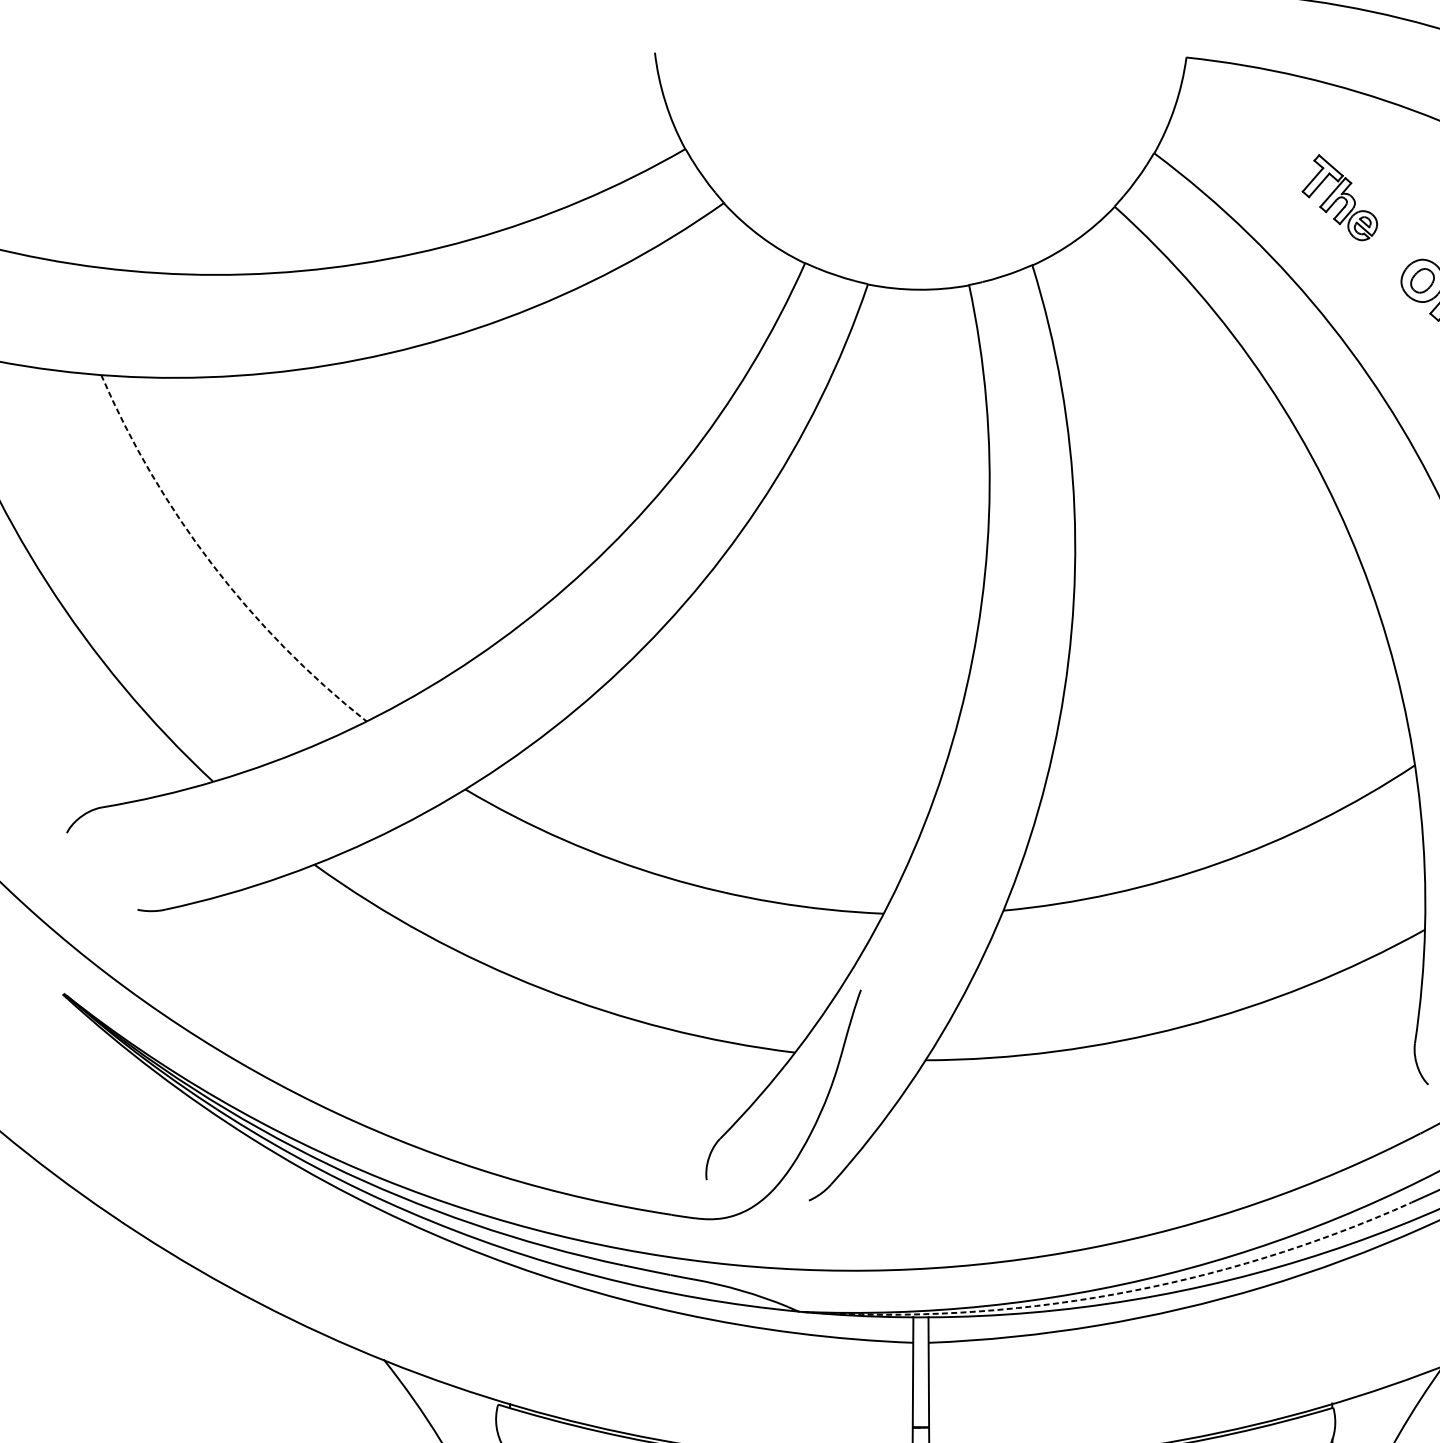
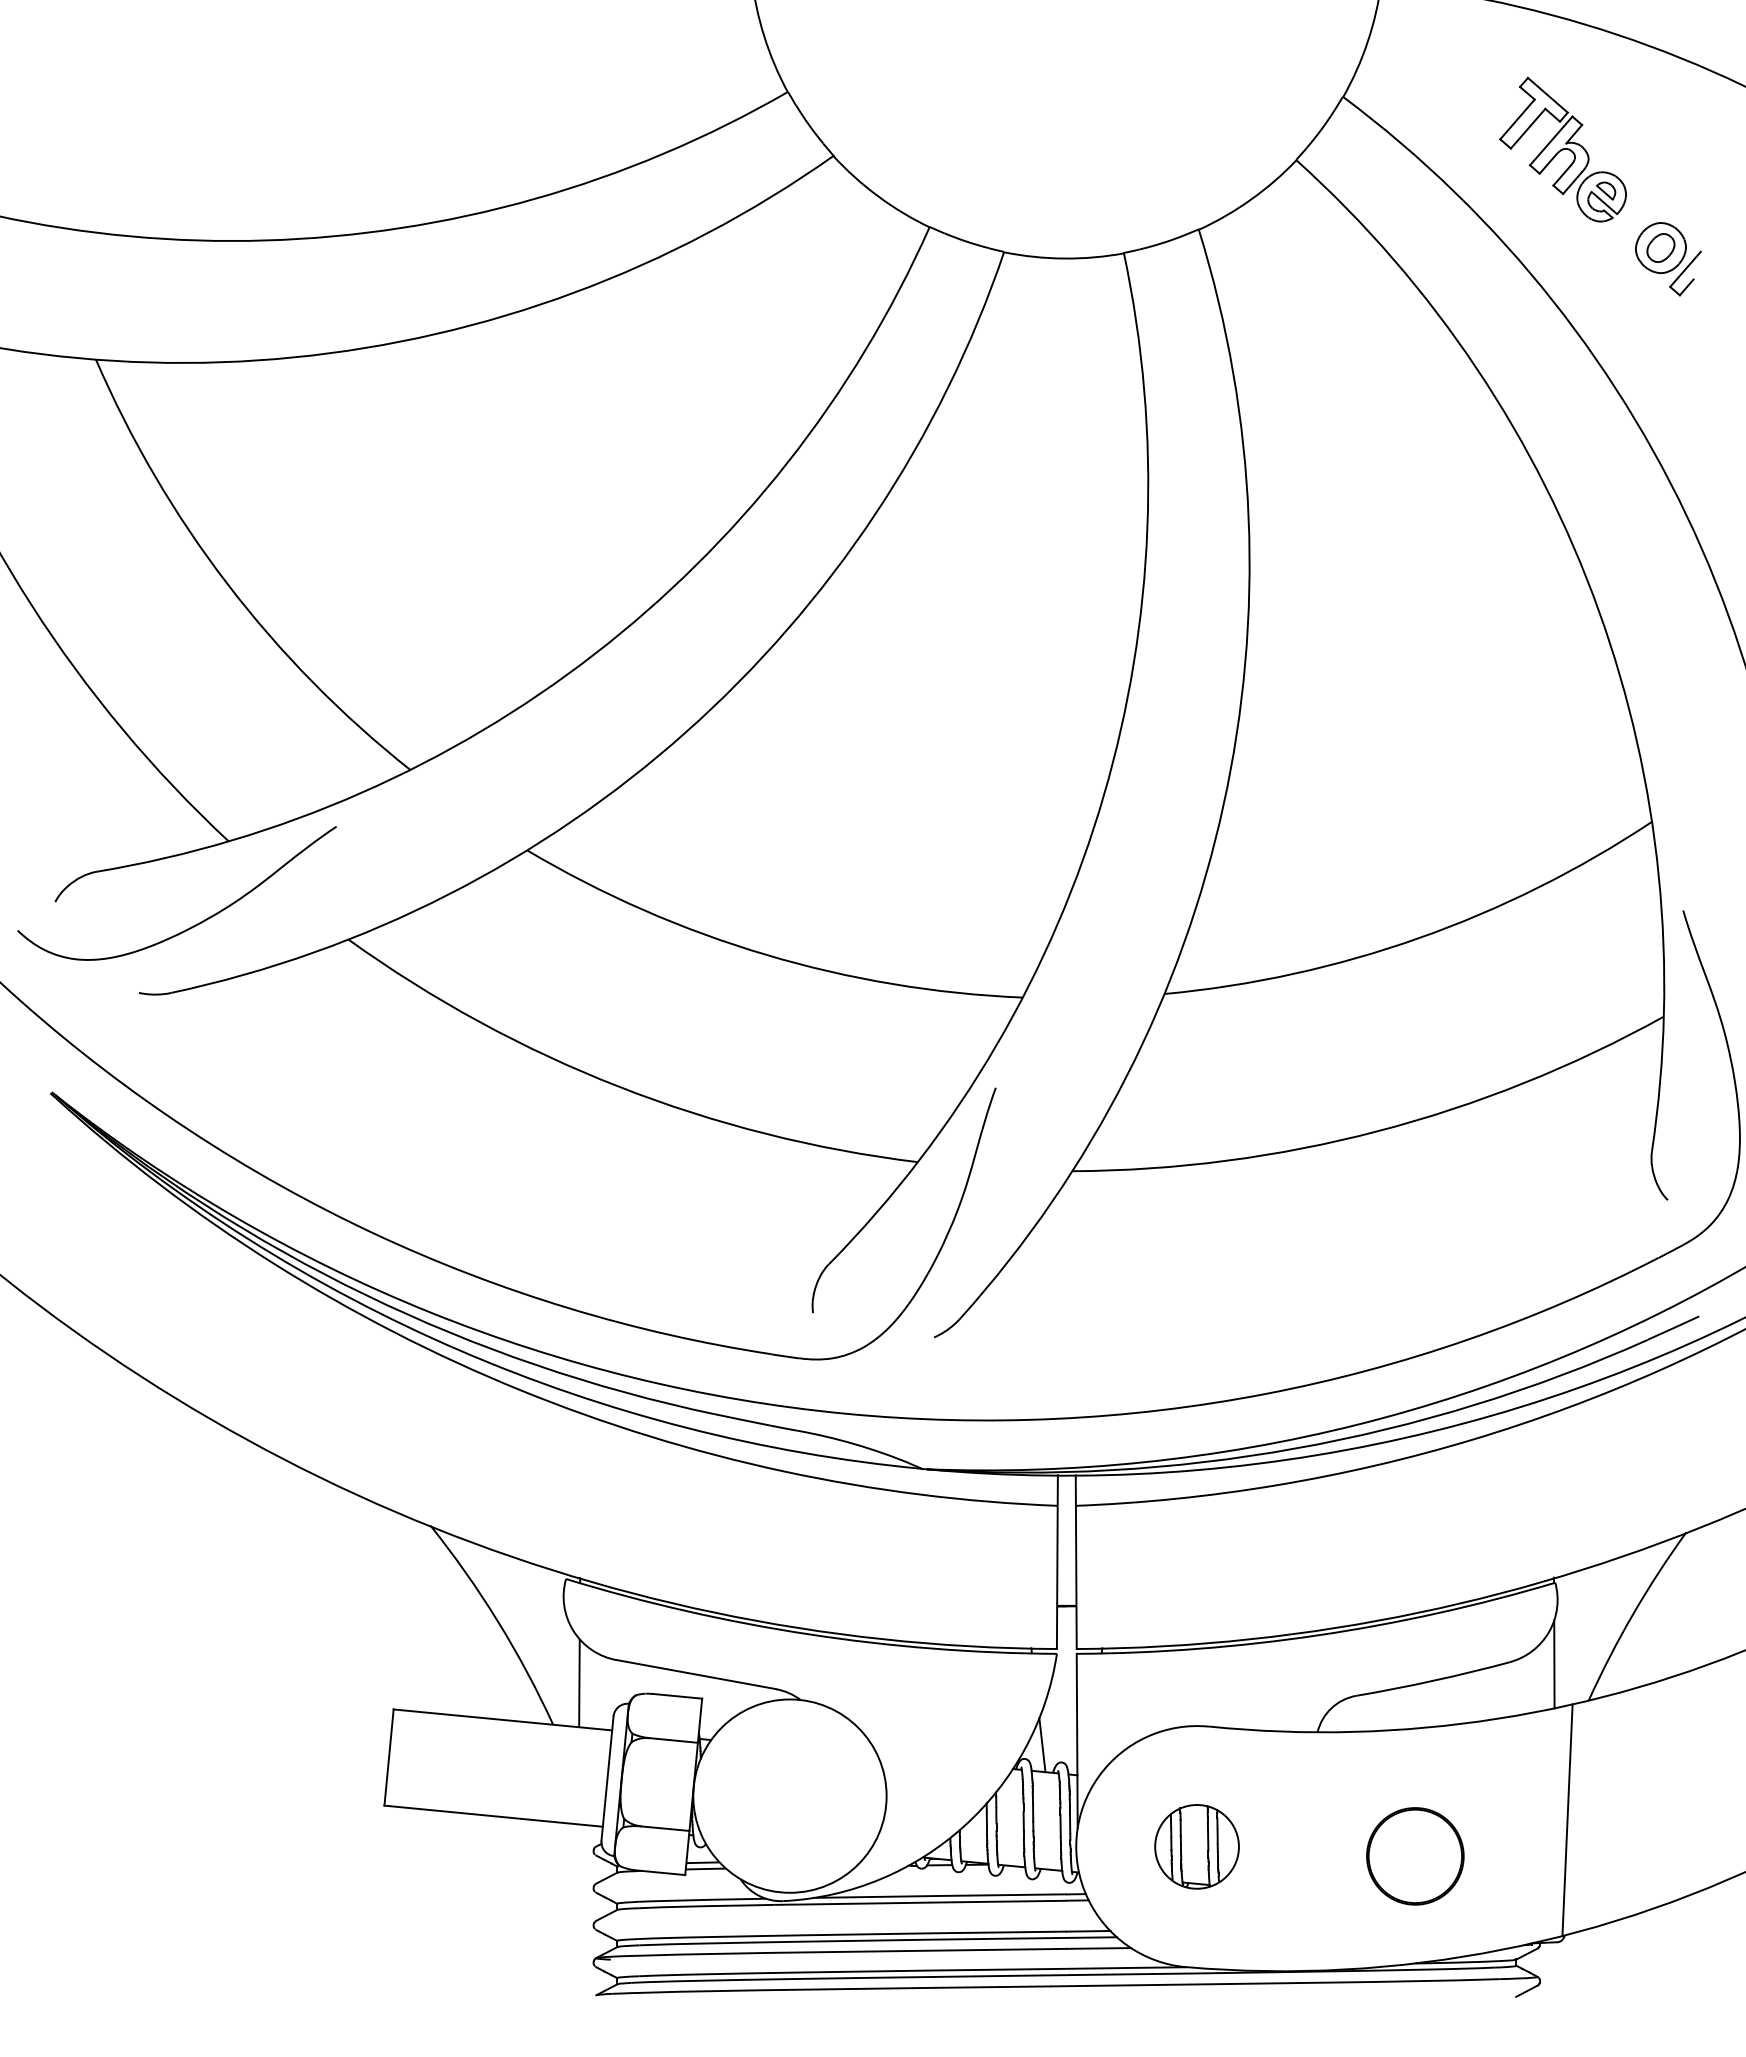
part: (1339, 197) -> (1562, 149), size x1.43
arc: (212, 564) -> (227, 584), dashed -> solid
curve: (183, 852) -> (193, 925), added
arc: (1114, 1294) -> (1295, 1448), dashed -> solid

